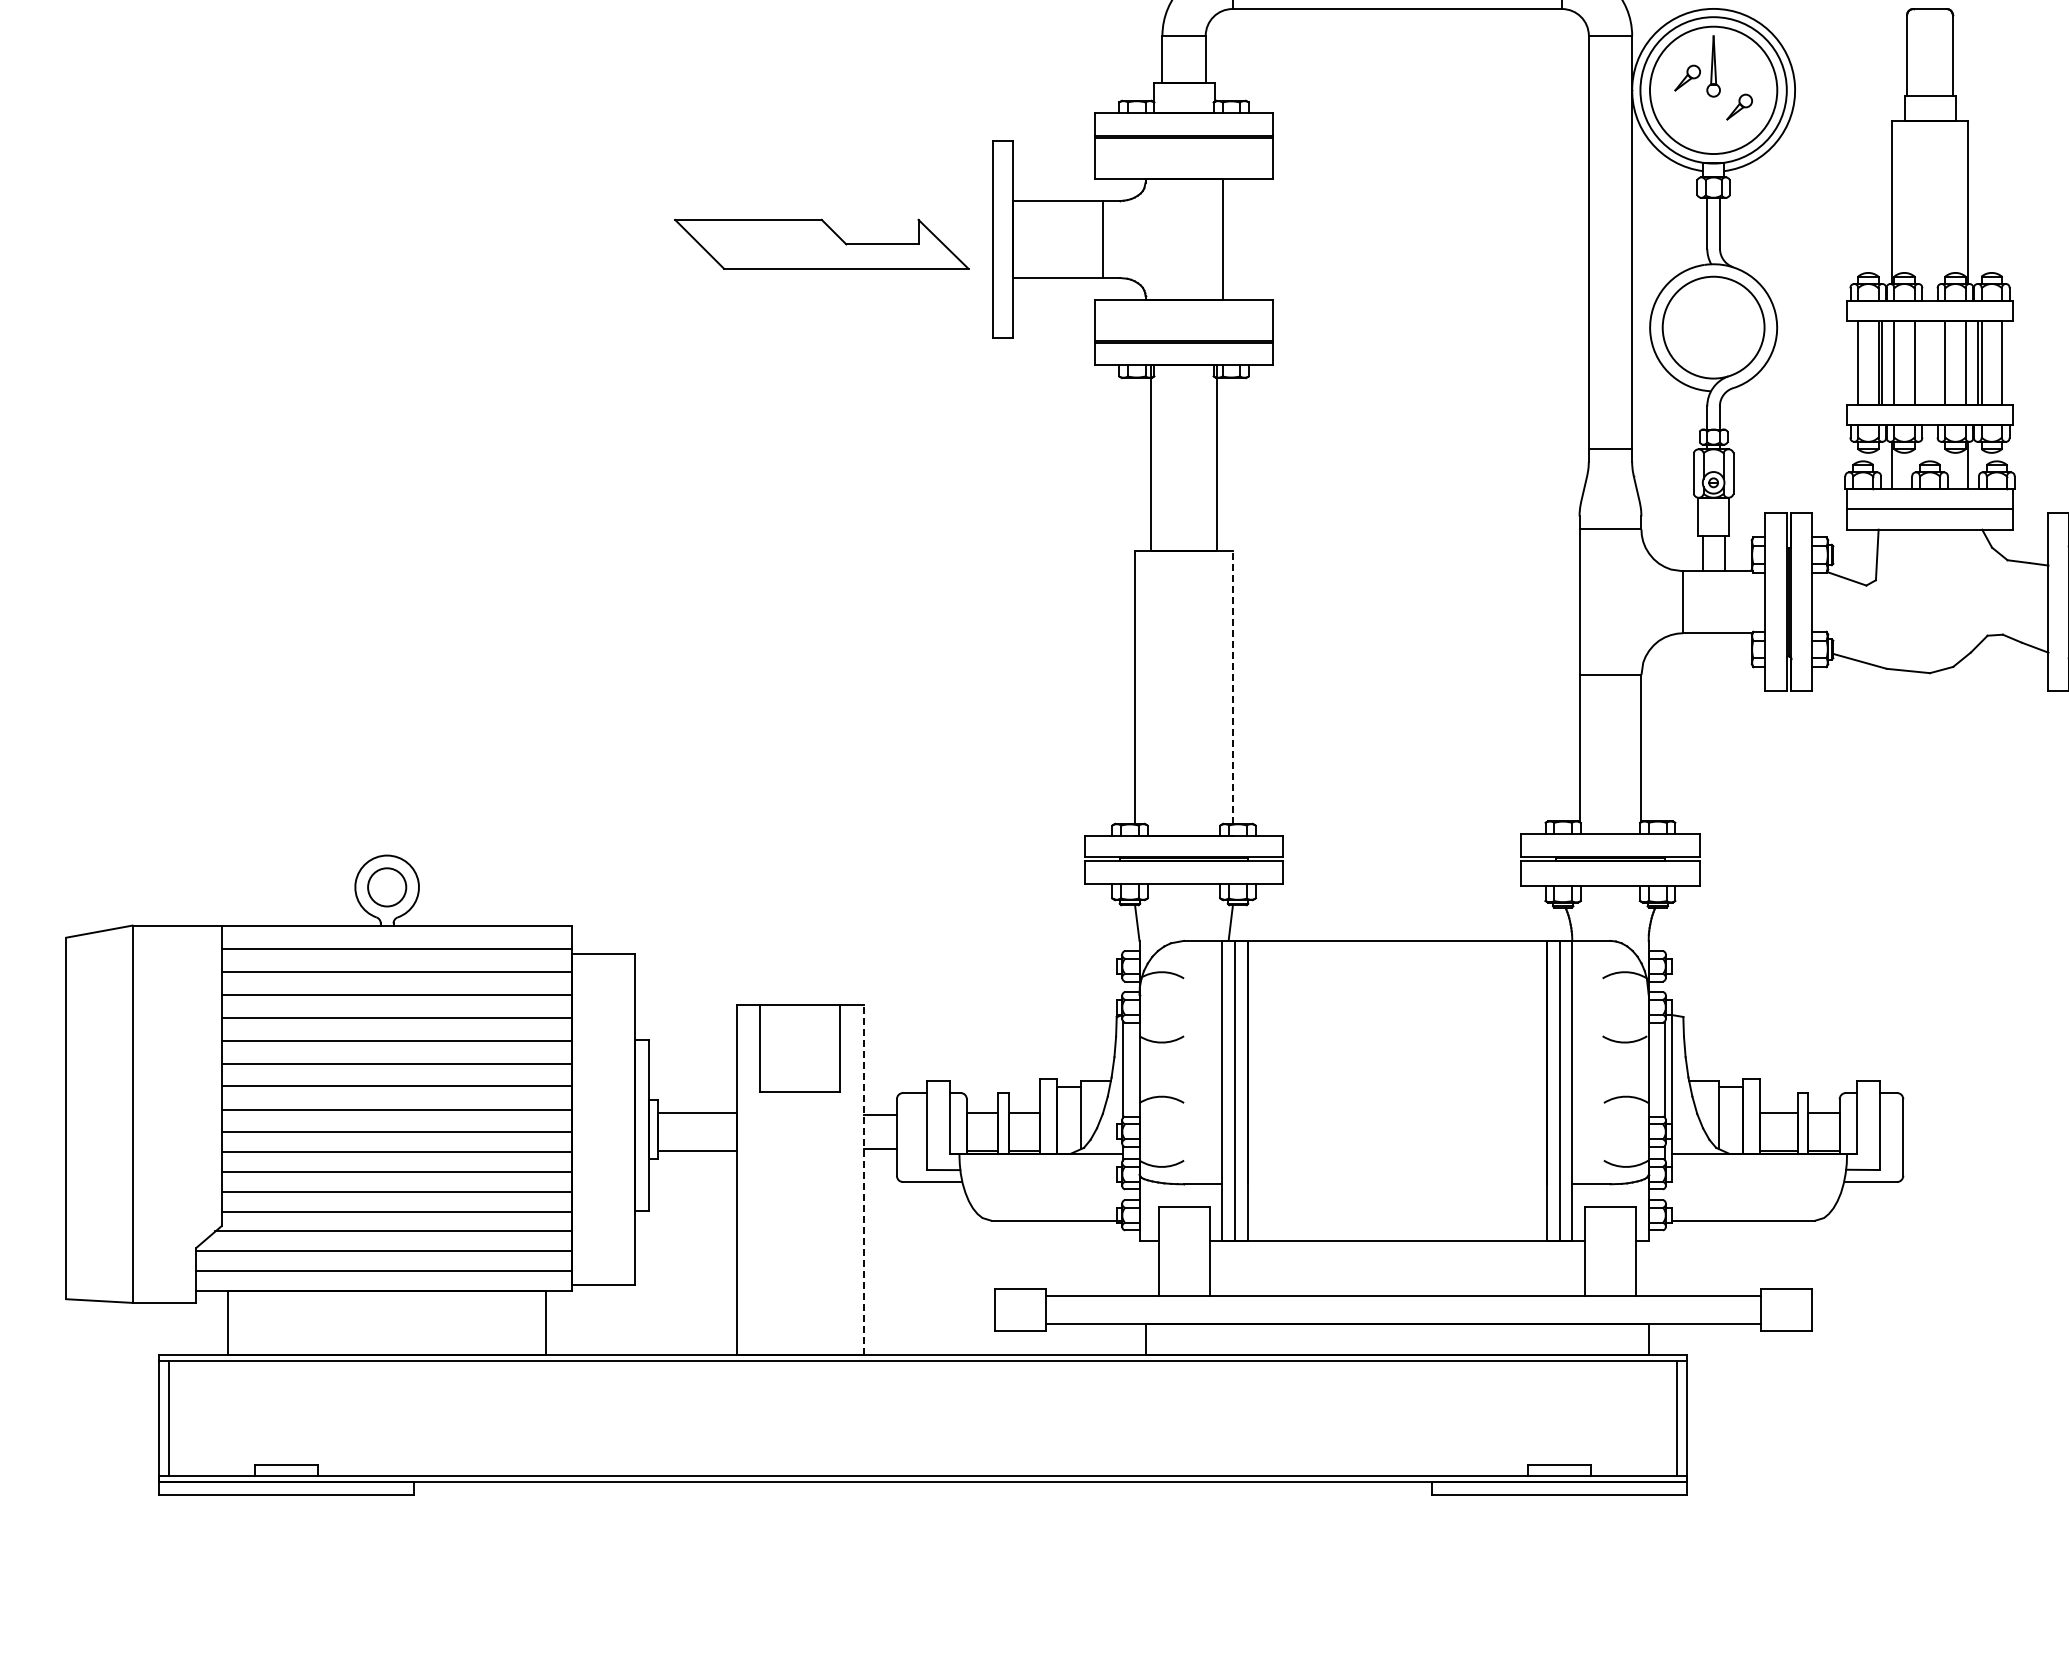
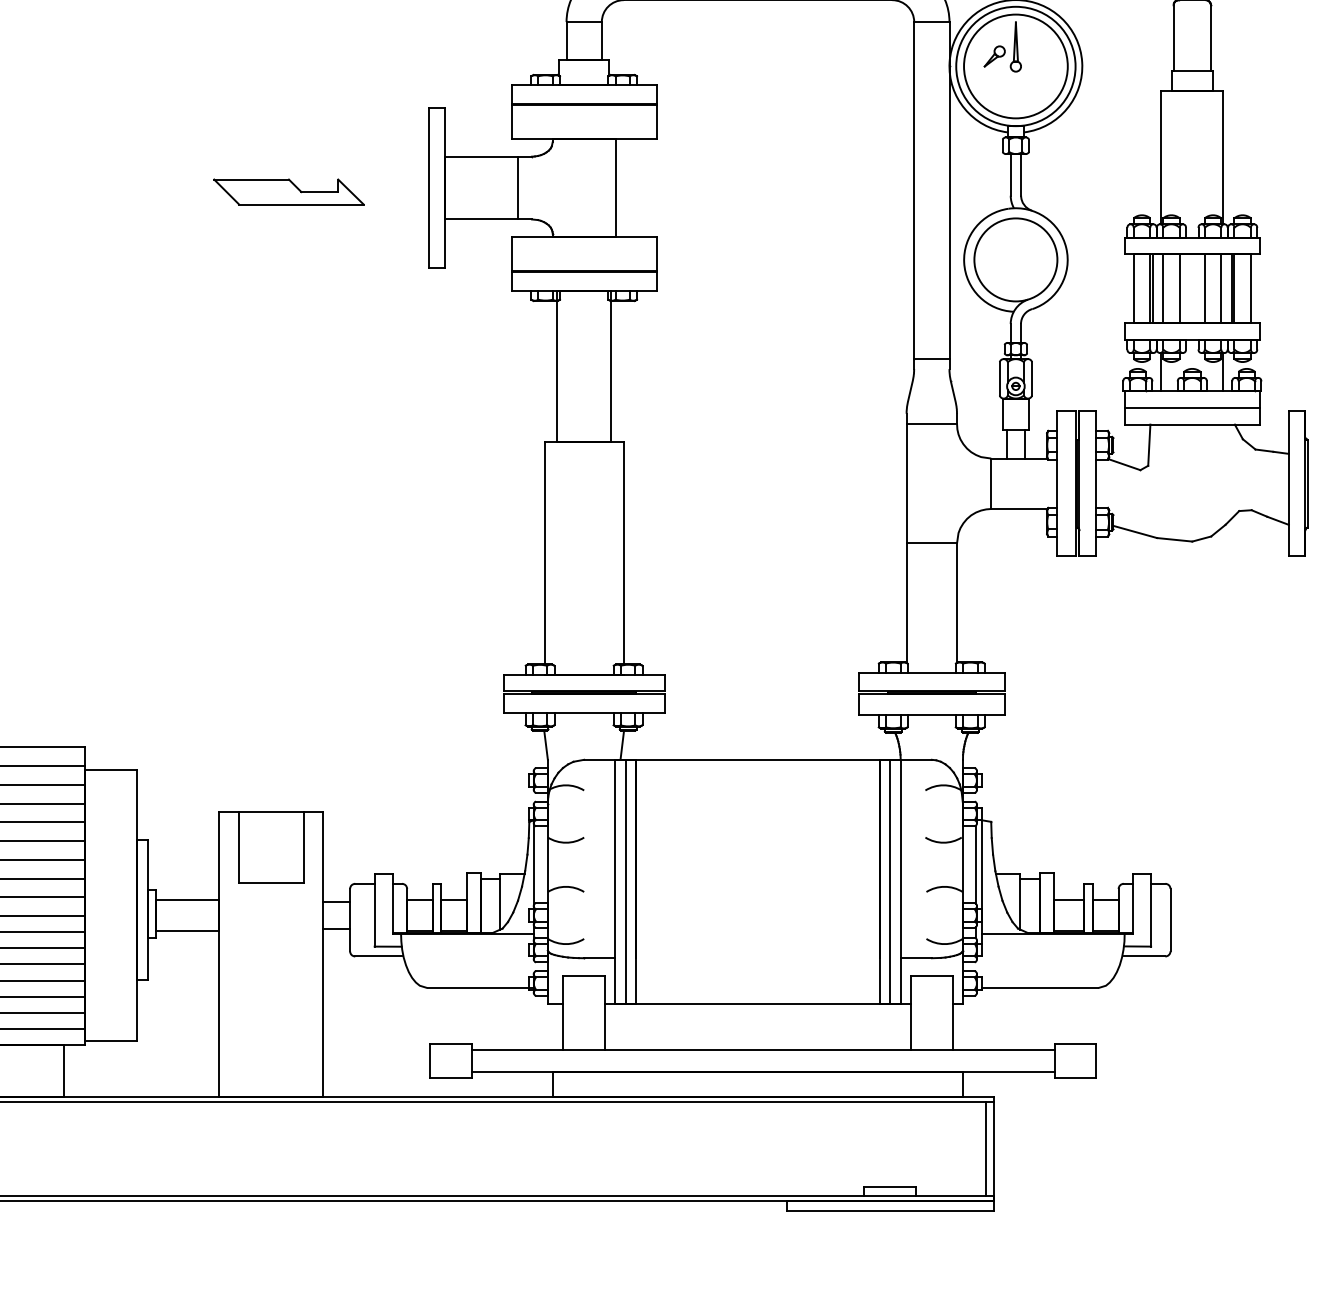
part: (1739, 106) -> (1036, 79), removed
part: (821, 244) -> (288, 192), size x0.62
line: (1232, 687) -> (623, 553), dashed -> solid
line: (863, 1179) -> (322, 954), dashed -> solid

